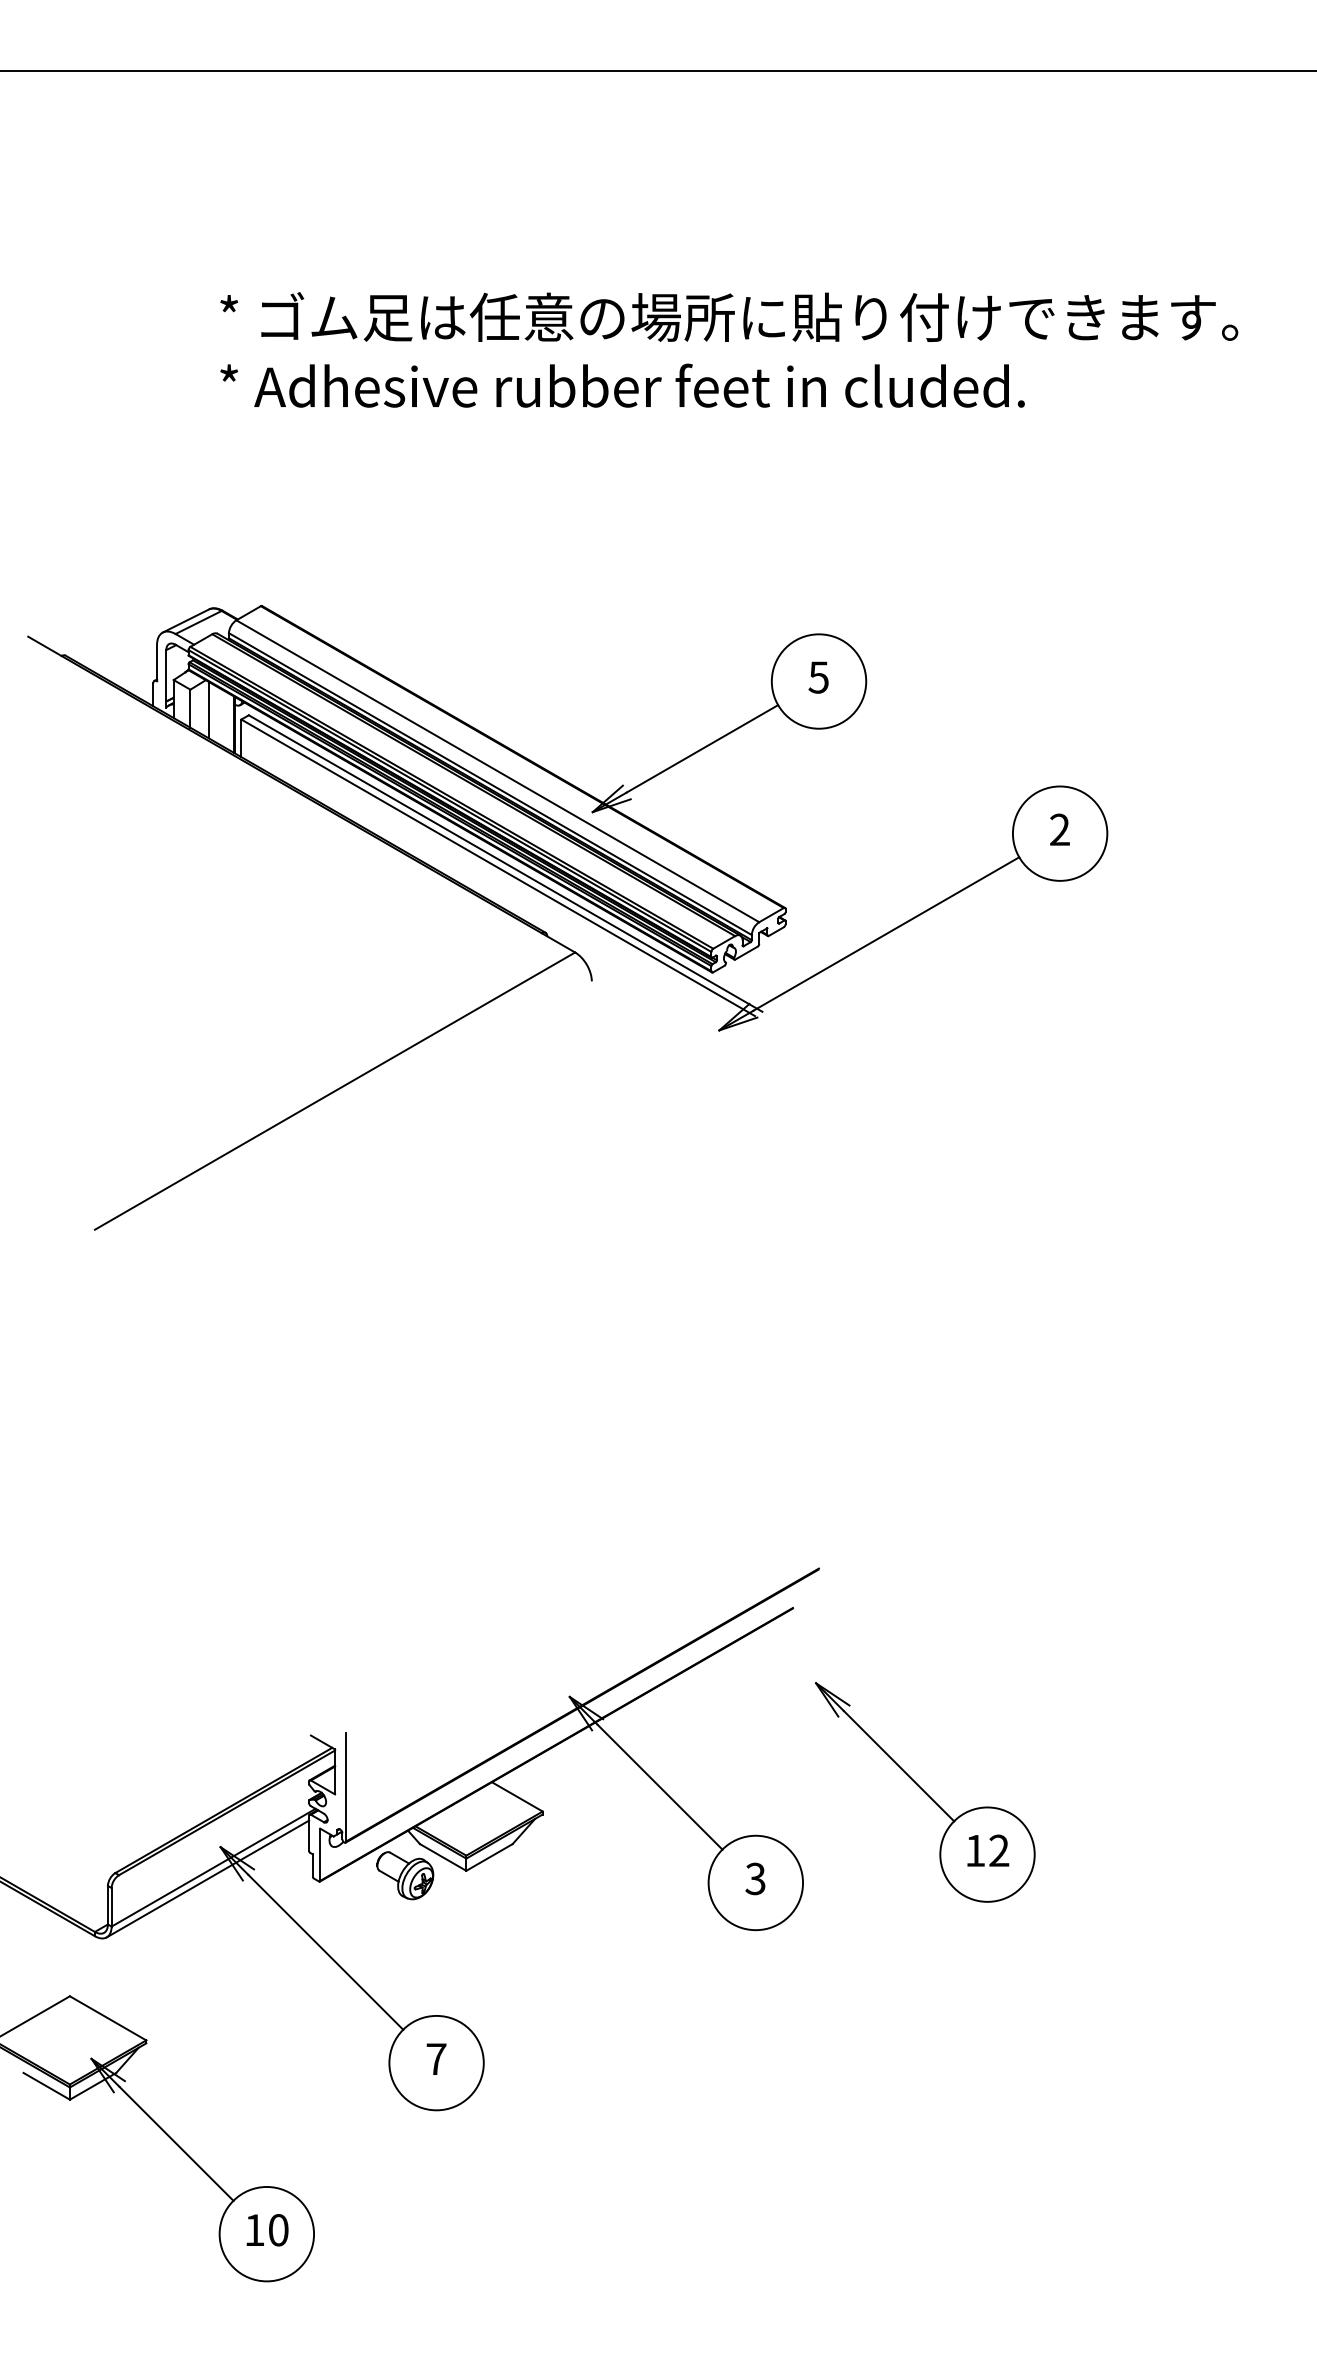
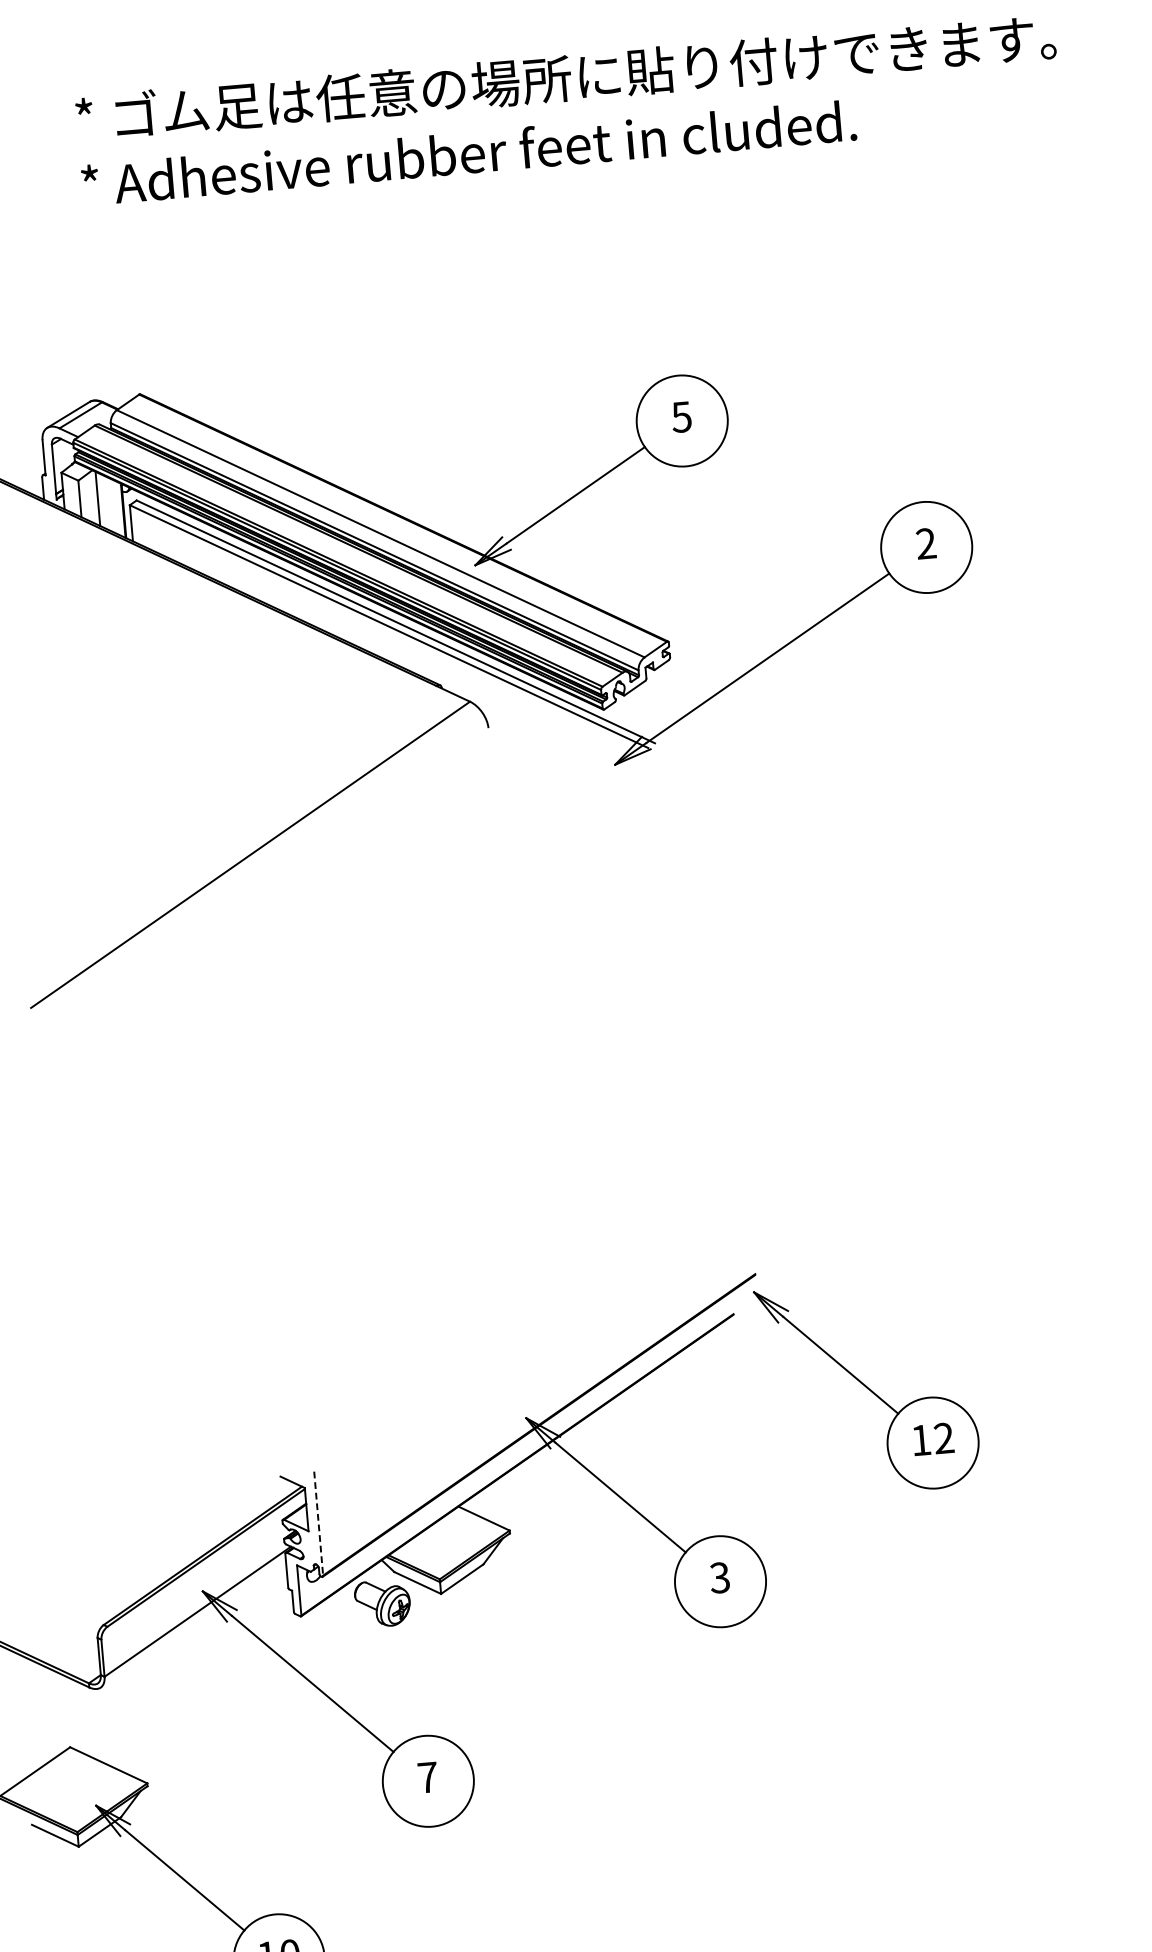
line: (346, 1787) -> (318, 1523), solid -> dashed
part: (924, 1792) -> (867, 1388), moved
line: (207, 1878) -> (192, 1622), removed

